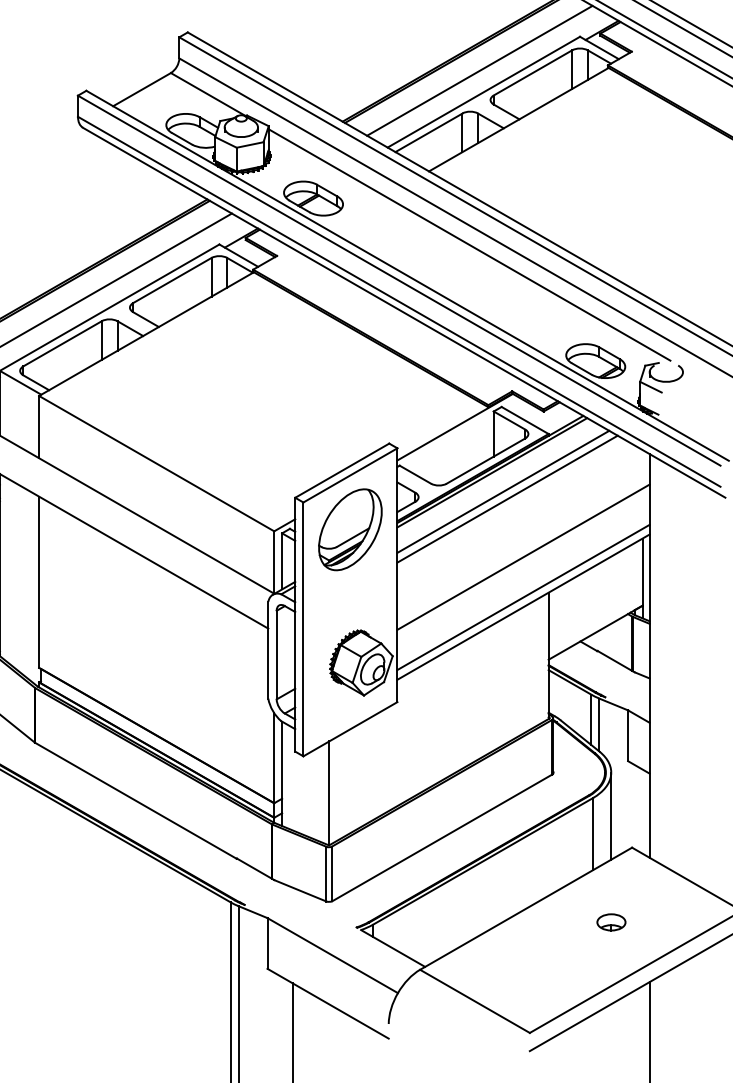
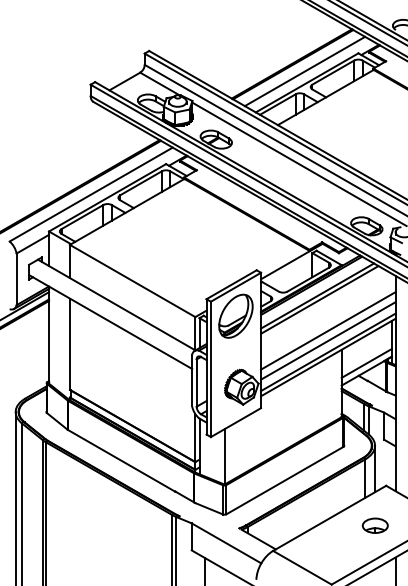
line: (523, 575) -> (328, 340), added
line: (595, 616) -> (366, 362), added
part: (610, 922) -> (374, 525), size x1.67

